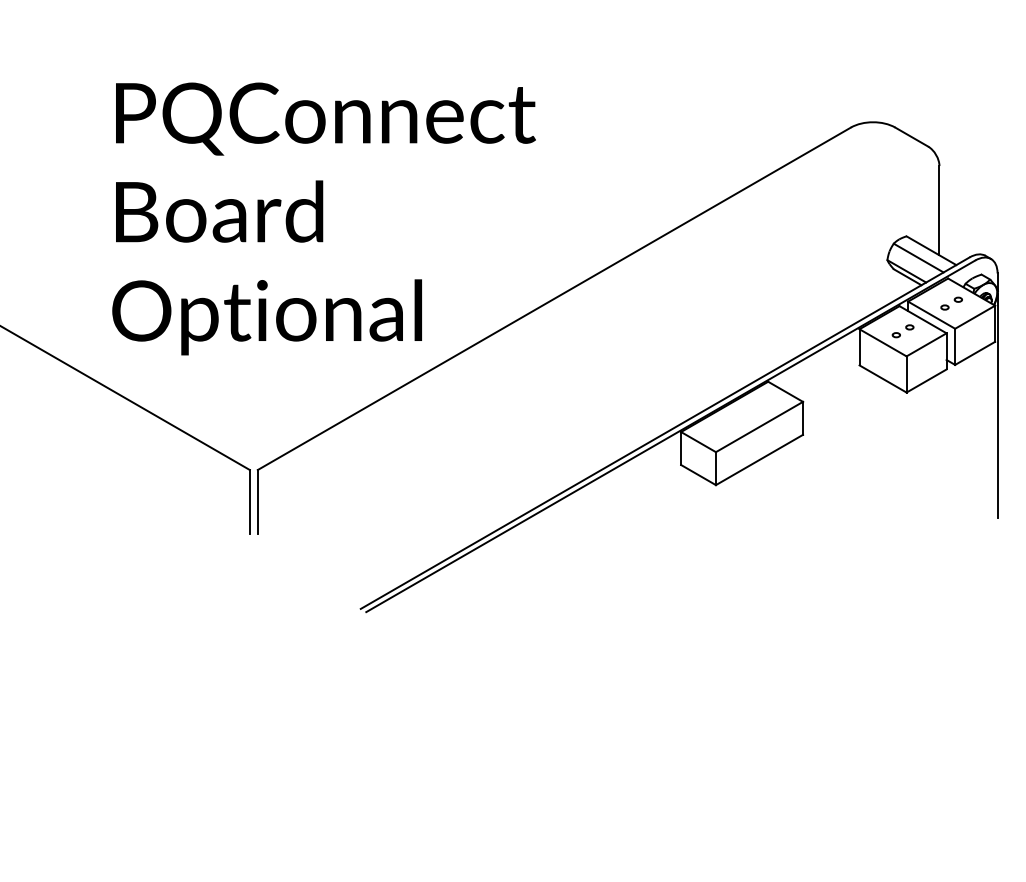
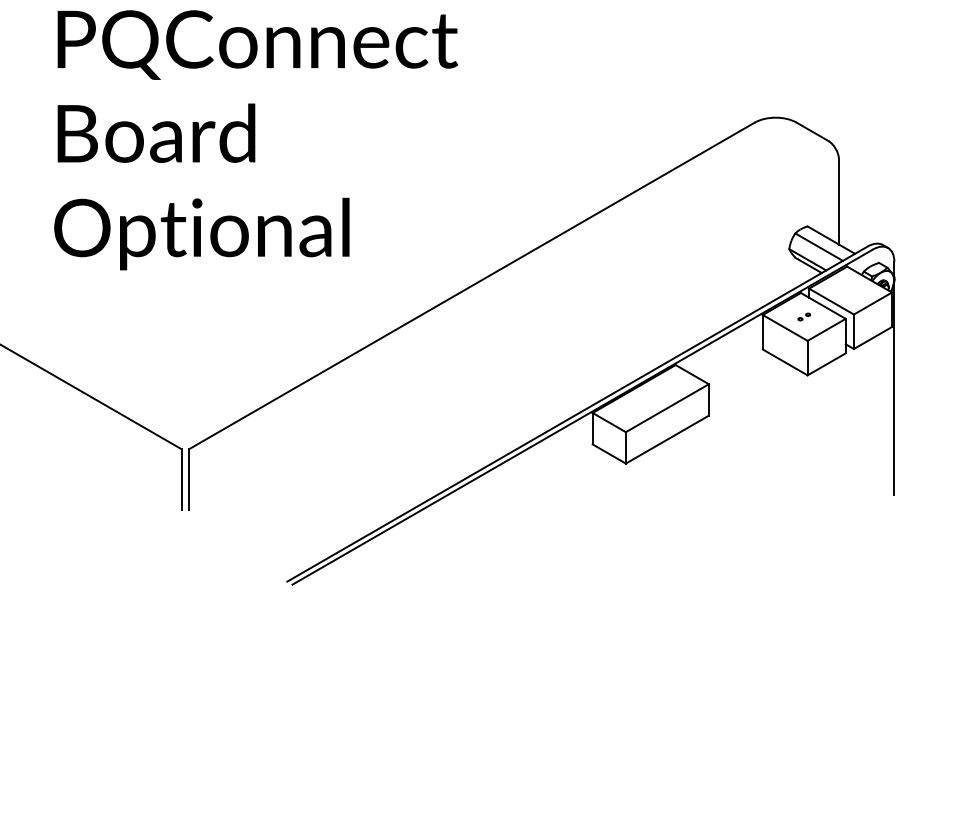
text: (323, 218) -> (255, 139), moved
part: (951, 303) -> (850, 290), removed
part: (902, 331) -> (803, 317), size x0.6

